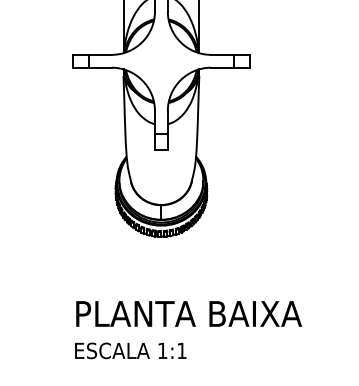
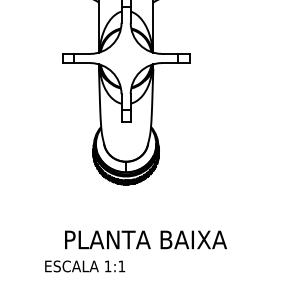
text: (131, 350) -> (85, 266), moved

